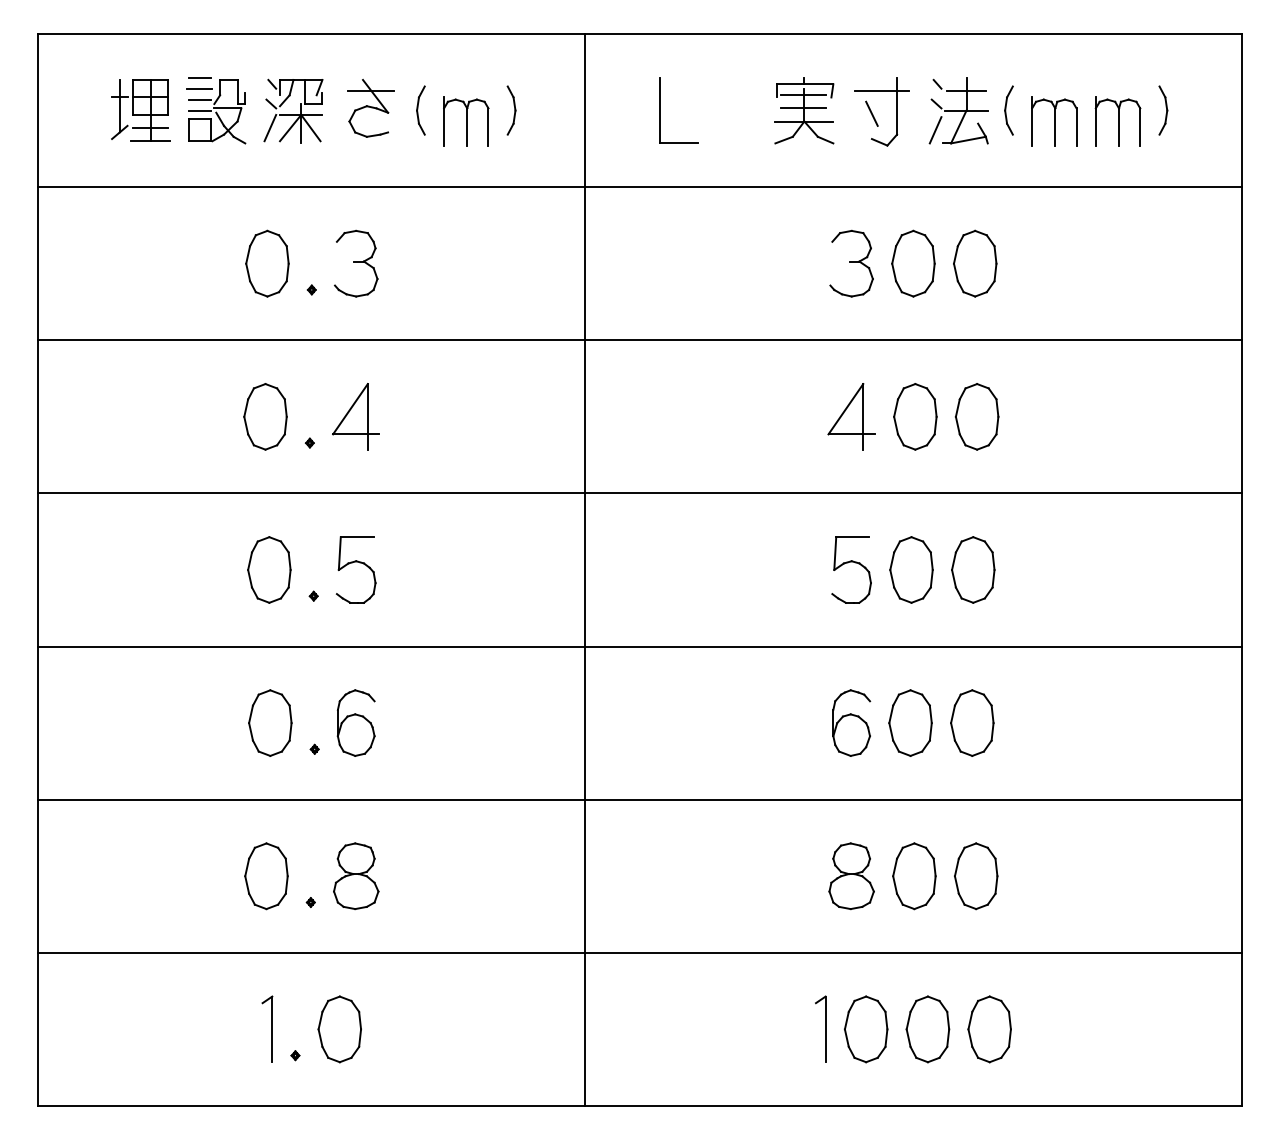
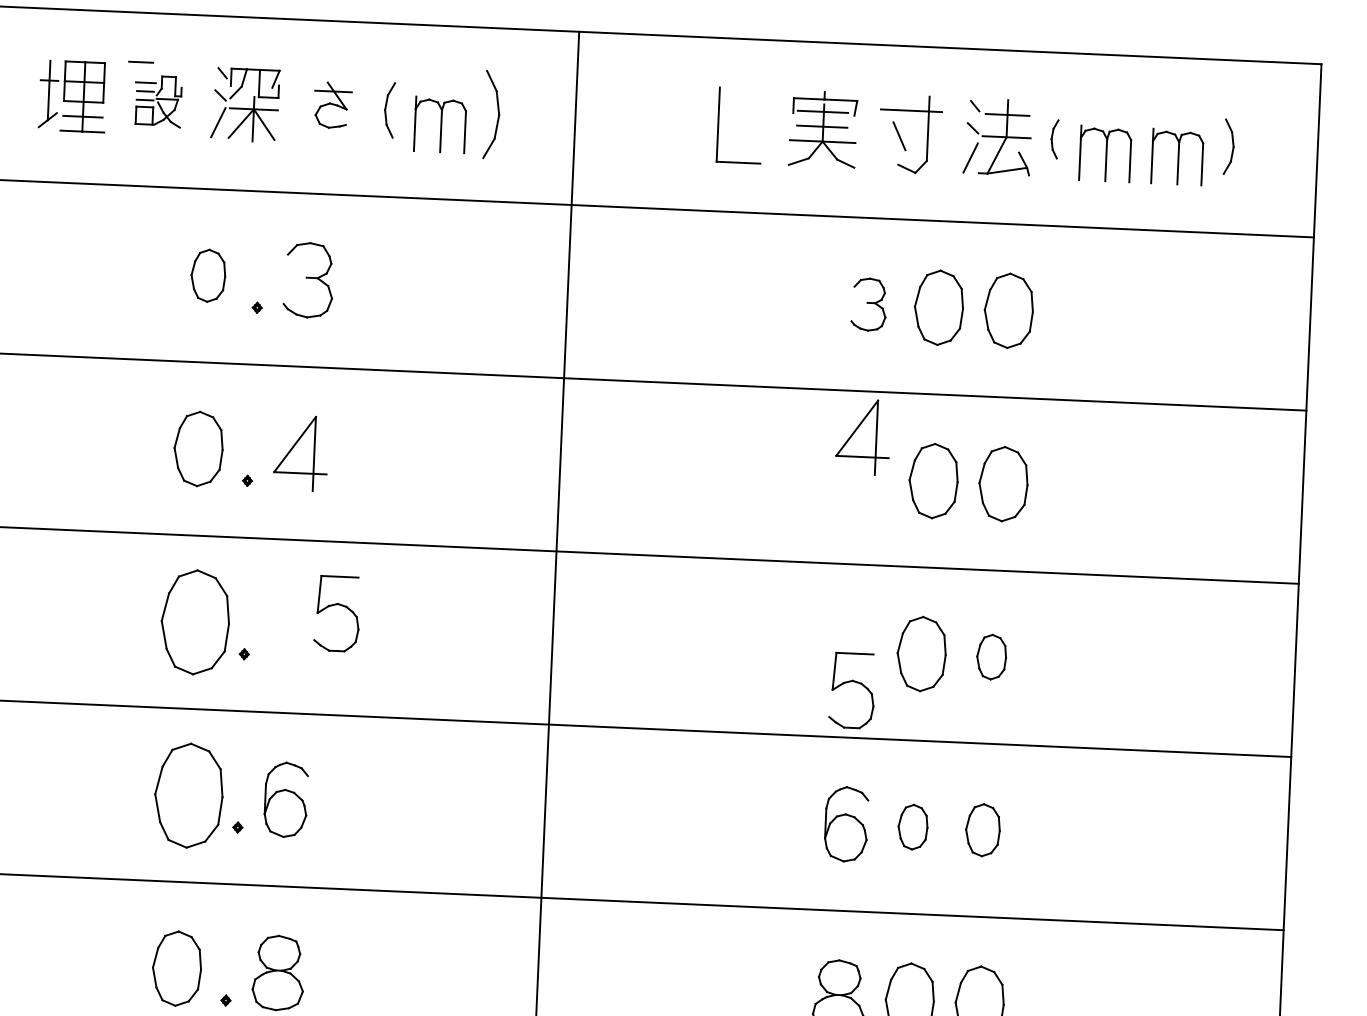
part: (370, 108) -> (332, 105), size x0.7
part: (511, 110) -> (491, 114), size x1.6
part: (660, 110) -> (719, 124), moved
part: (1008, 110) -> (1054, 139), size x0.7
part: (216, 111) -> (158, 101), size x0.7
part: (267, 263) -> (208, 275), size x0.7
part: (851, 263) -> (868, 304), size x0.7
part: (851, 416) -> (863, 436), moved
part: (352, 563) -> (333, 606), moved
part: (848, 563) -> (849, 683), moved
part: (269, 569) -> (195, 621), size x1.4
part: (973, 569) -> (991, 656), size x0.6
part: (270, 722) -> (189, 794), size x1.4
part: (910, 722) -> (913, 826), size x0.6
part: (972, 722) -> (983, 829), size x0.7

